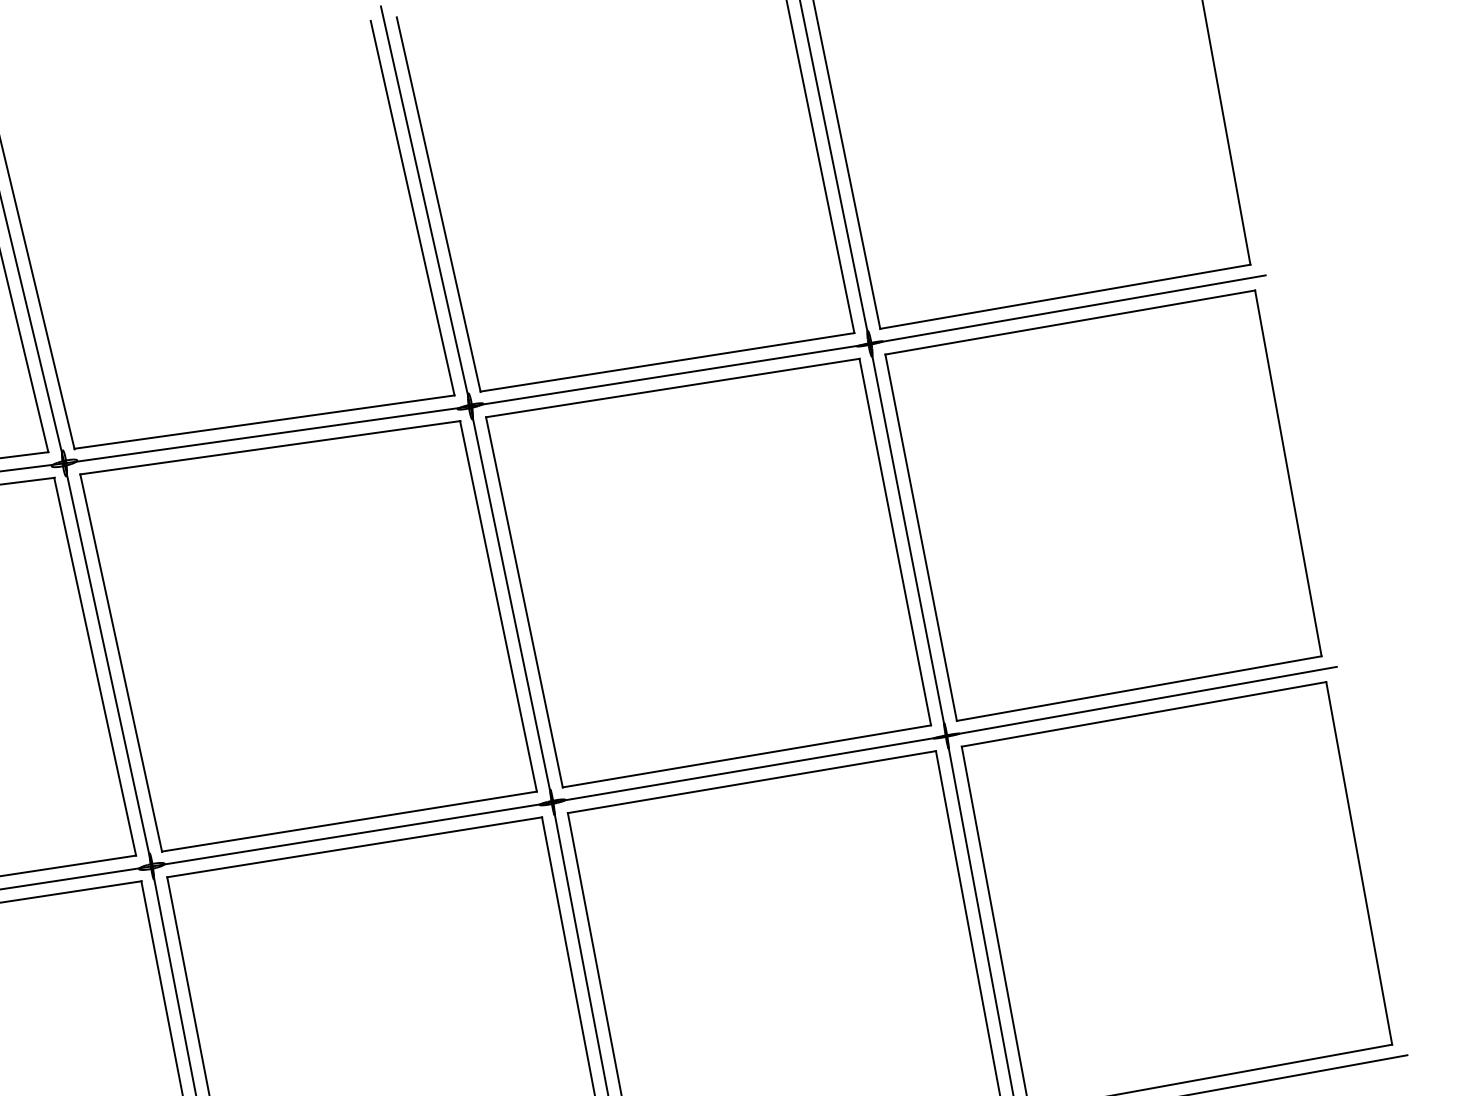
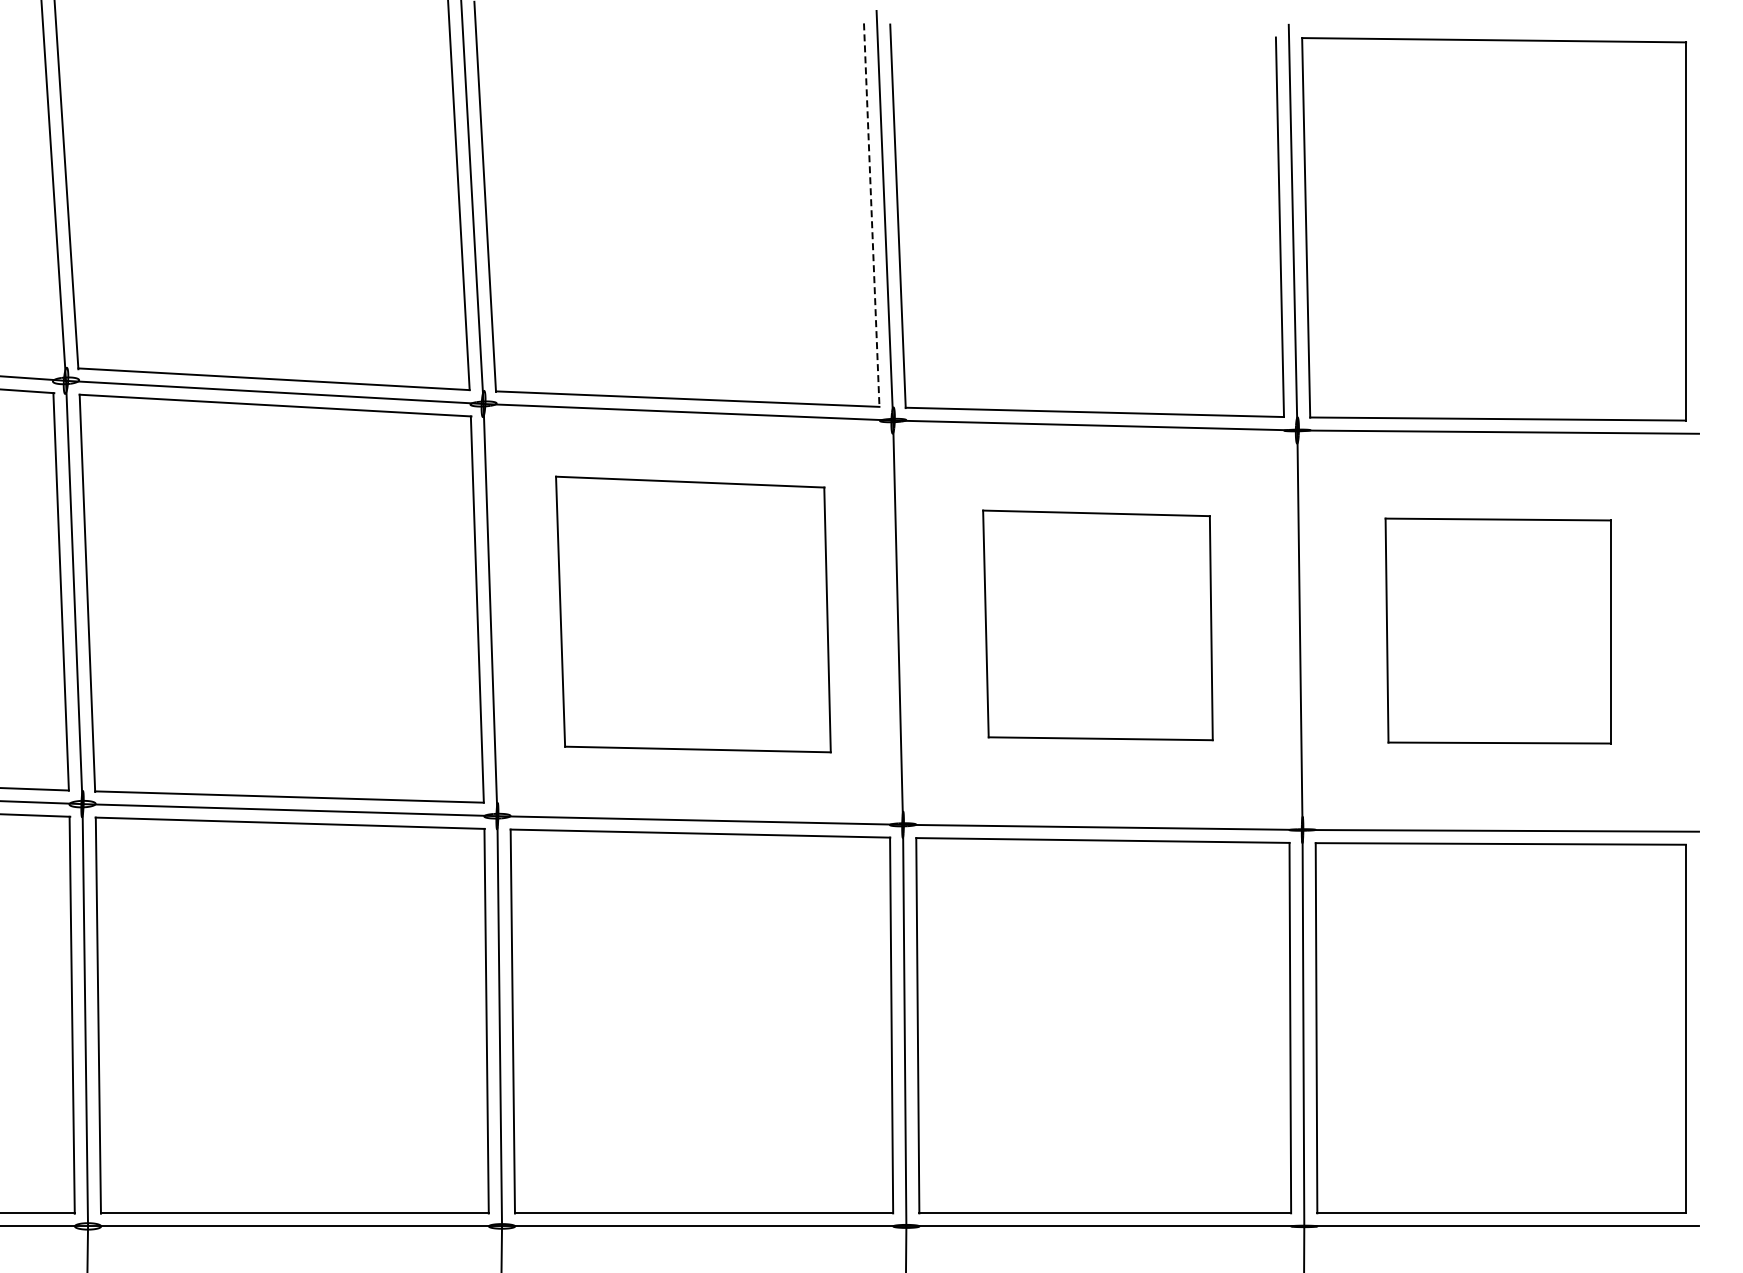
line: (412, 208) -> (871, 215), solid -> dashed
part: (1102, 504) -> (1497, 630), size x0.6
part: (708, 571) -> (1097, 625), size x0.6
part: (308, 632) -> (693, 614), size x0.7

